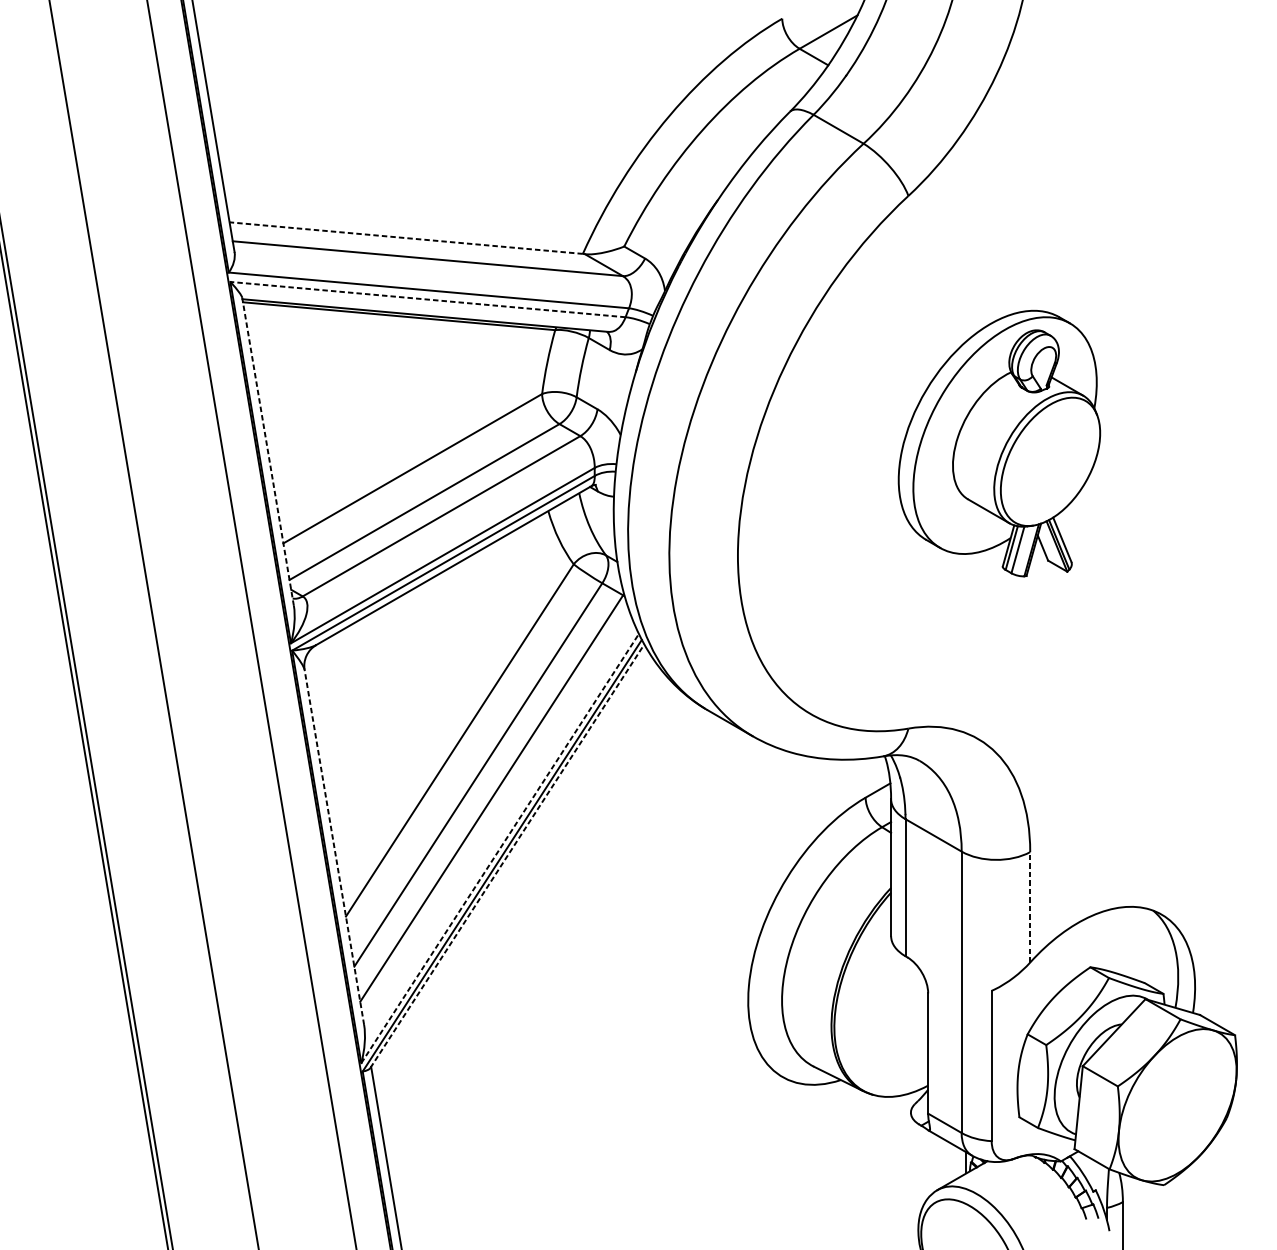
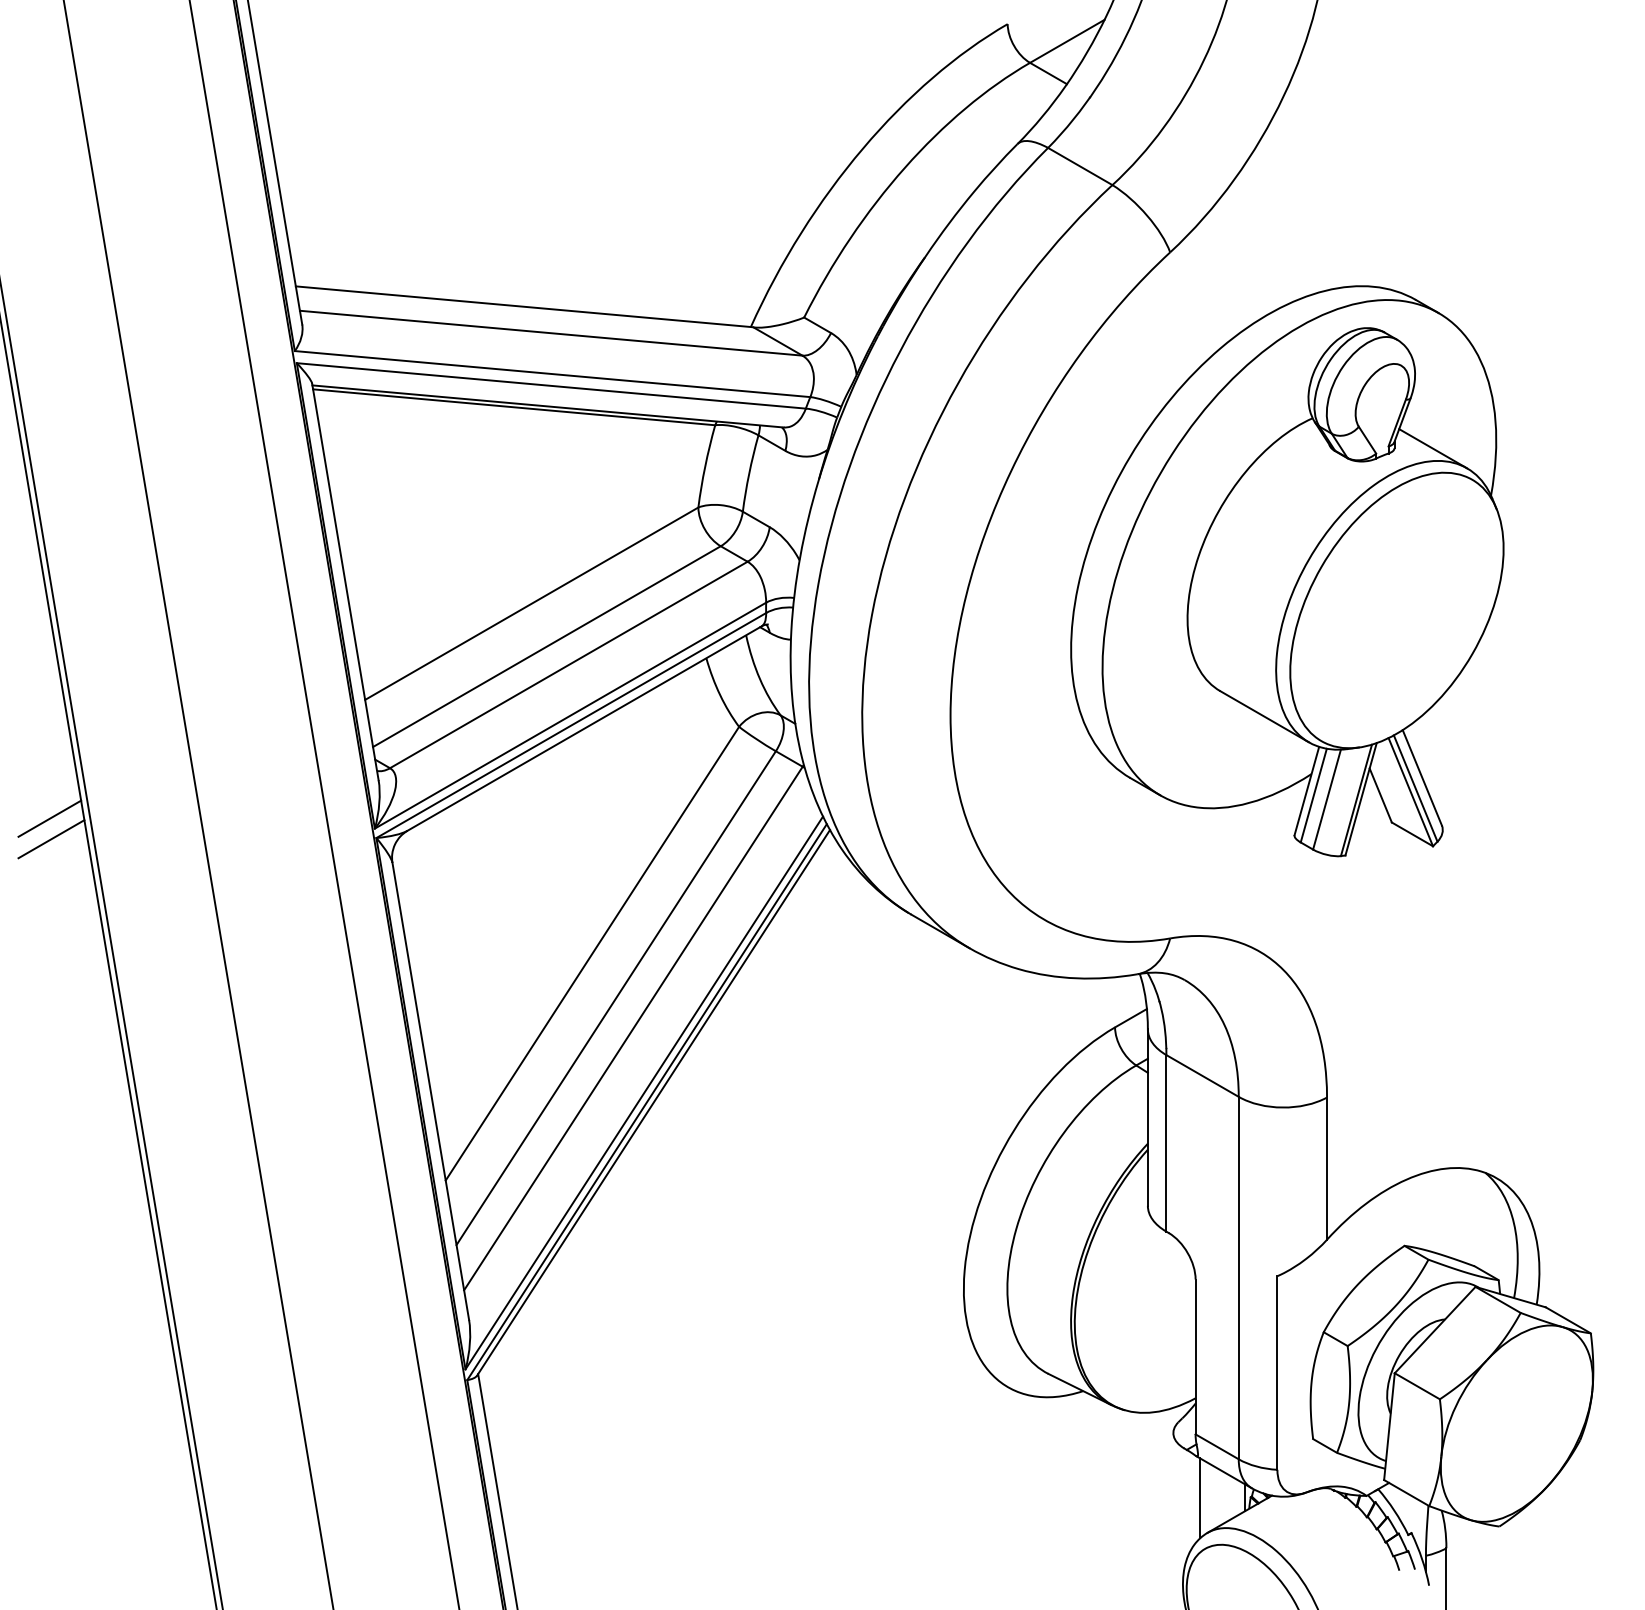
line: (405, 237) -> (522, 306), dashed -> solid
line: (428, 299) -> (551, 385), dashed -> solid
part: (999, 443) -> (1287, 571), size x1.67
line: (268, 451) -> (345, 581), dashed -> solid
line: (38, 635) -> (49, 818), added
line: (39, 651) -> (51, 839), added
line: (334, 847) -> (430, 1091), dashed -> solid
line: (500, 848) -> (644, 1092), dashed -> solid
line: (507, 855) -> (653, 1102), dashed -> solid
line: (1030, 907) -> (1327, 1168), dashed -> solid
line: (931, 1163) -> (1200, 1498), added

